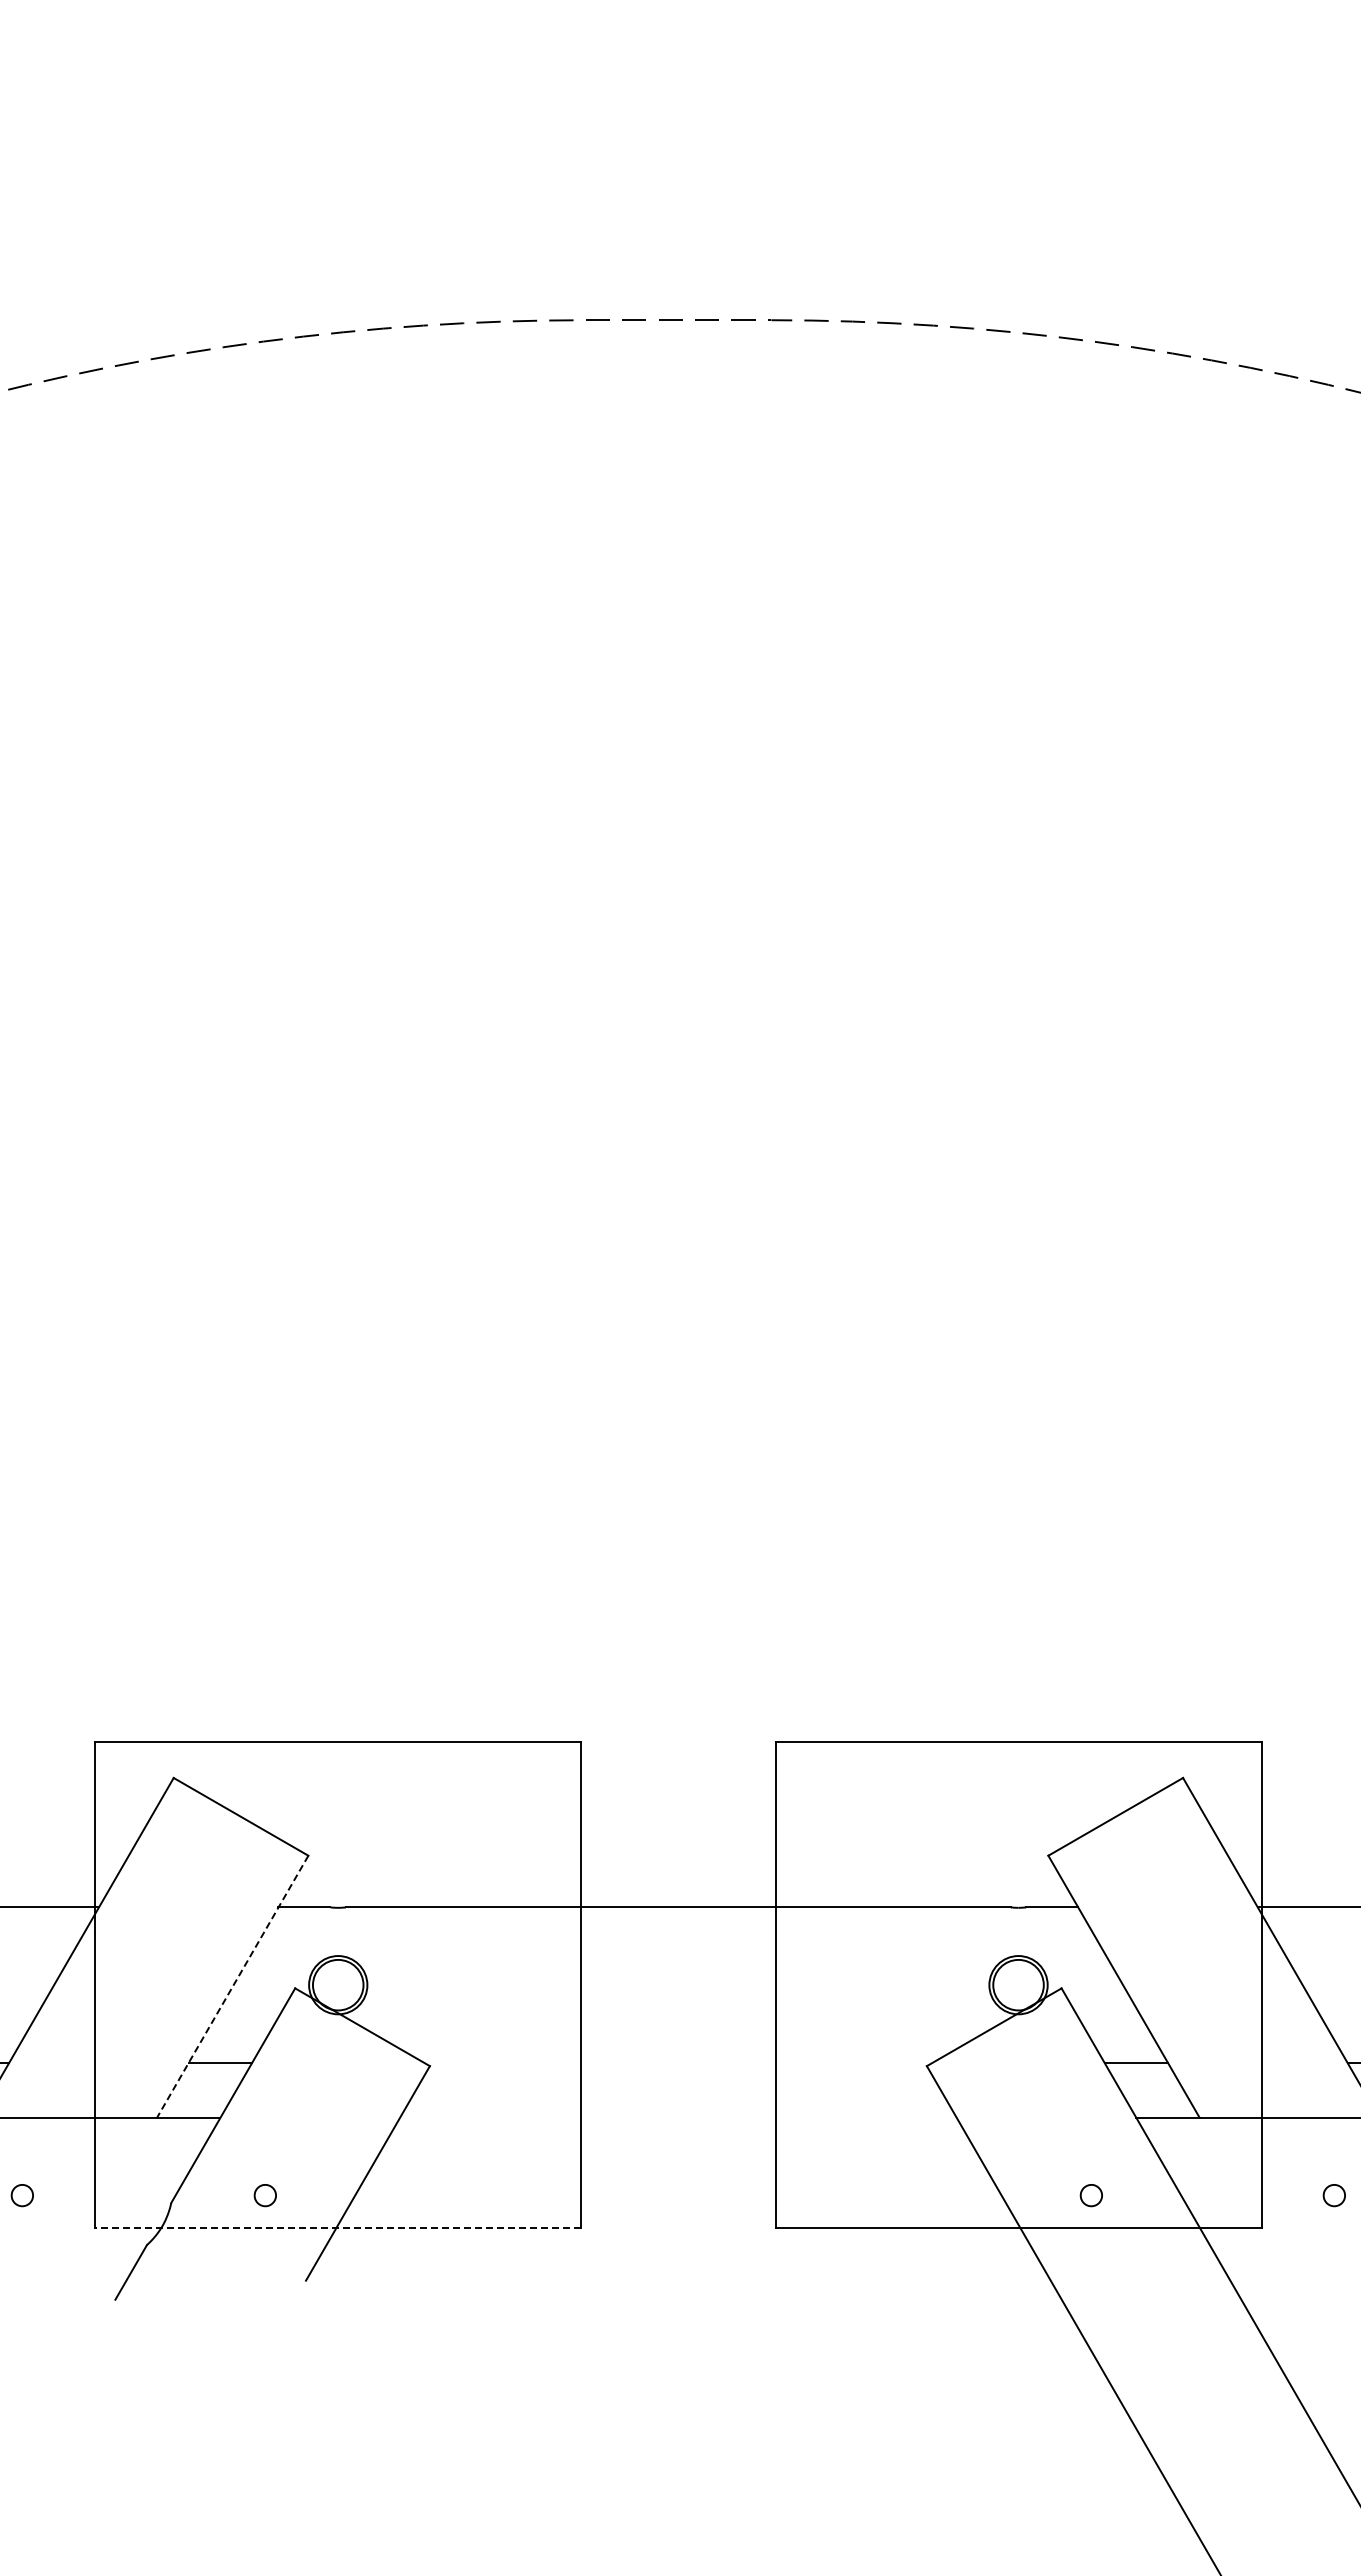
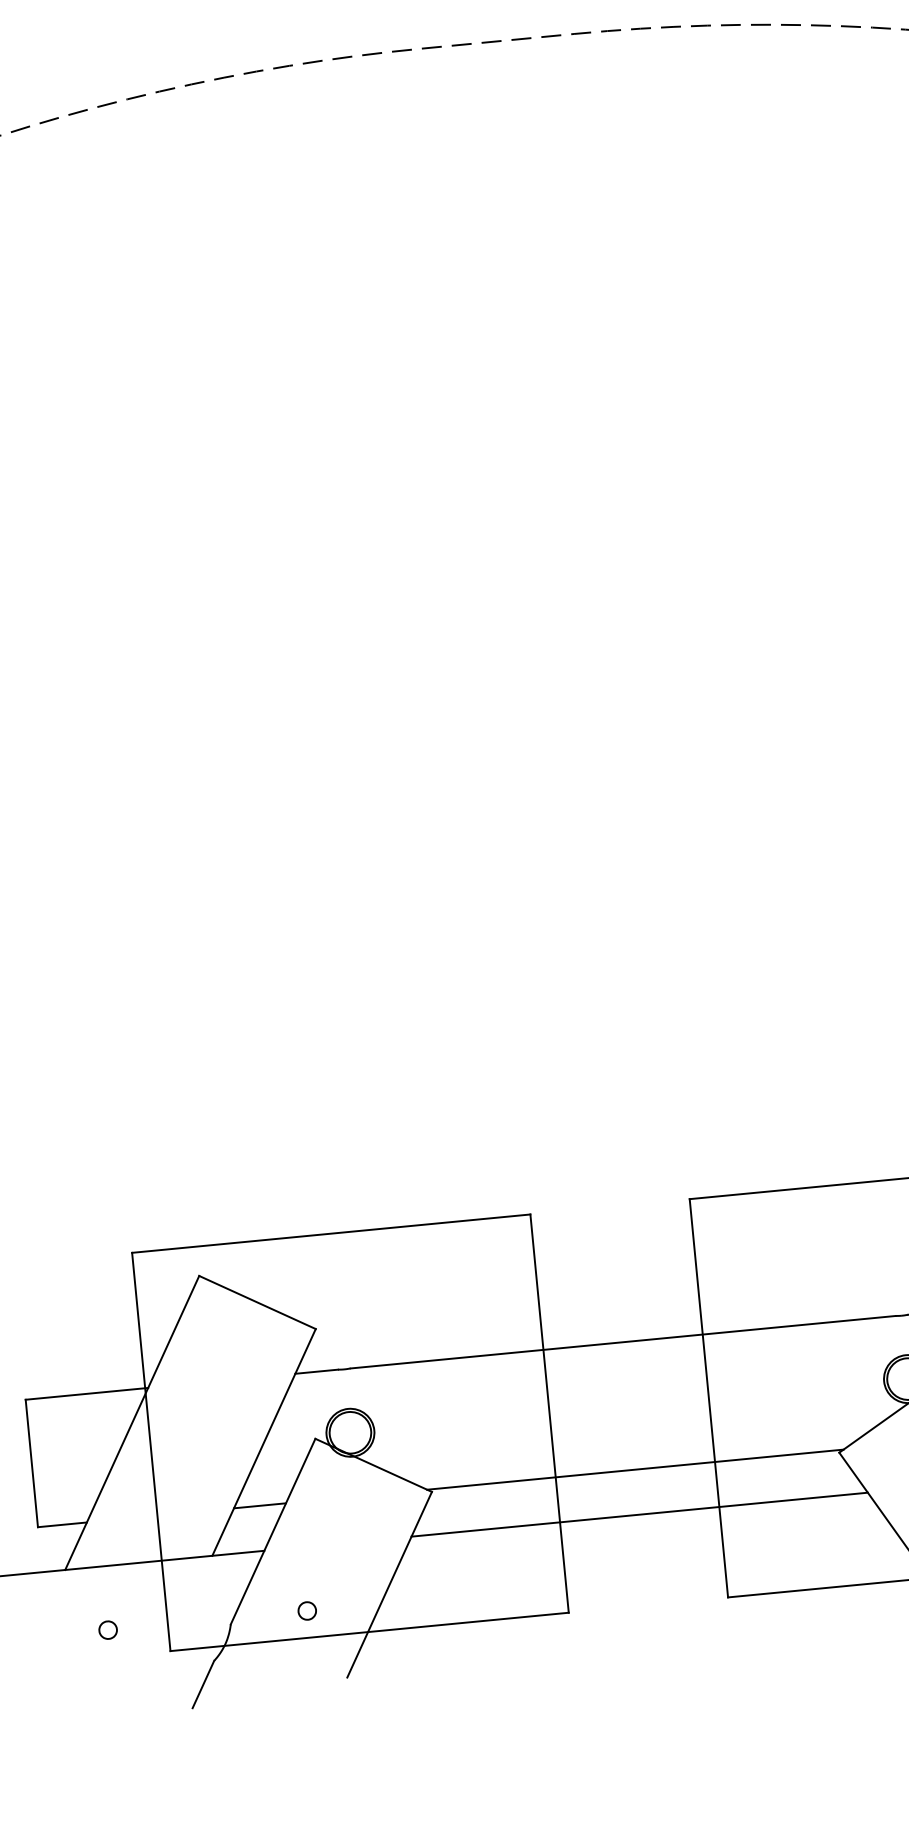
line: (232, 1987) -> (263, 1443), dashed -> solid
line: (678, 2062) -> (635, 1469), added
line: (677, 2117) -> (638, 1514), added
line: (338, 2228) -> (369, 1632), dashed -> solid

